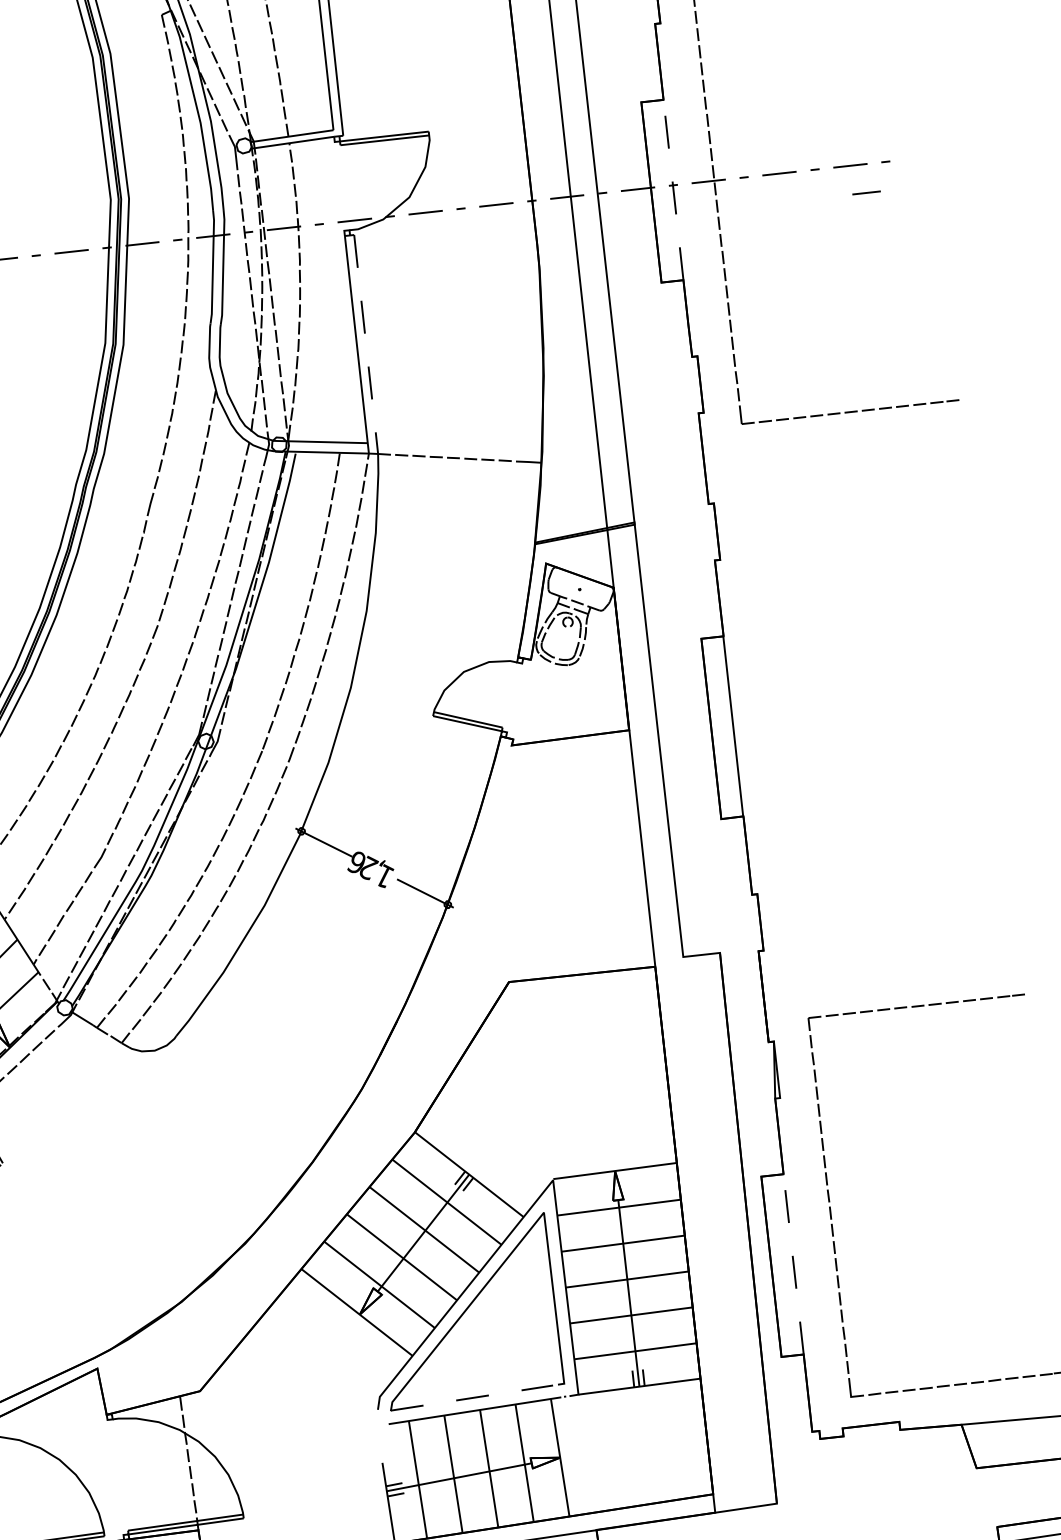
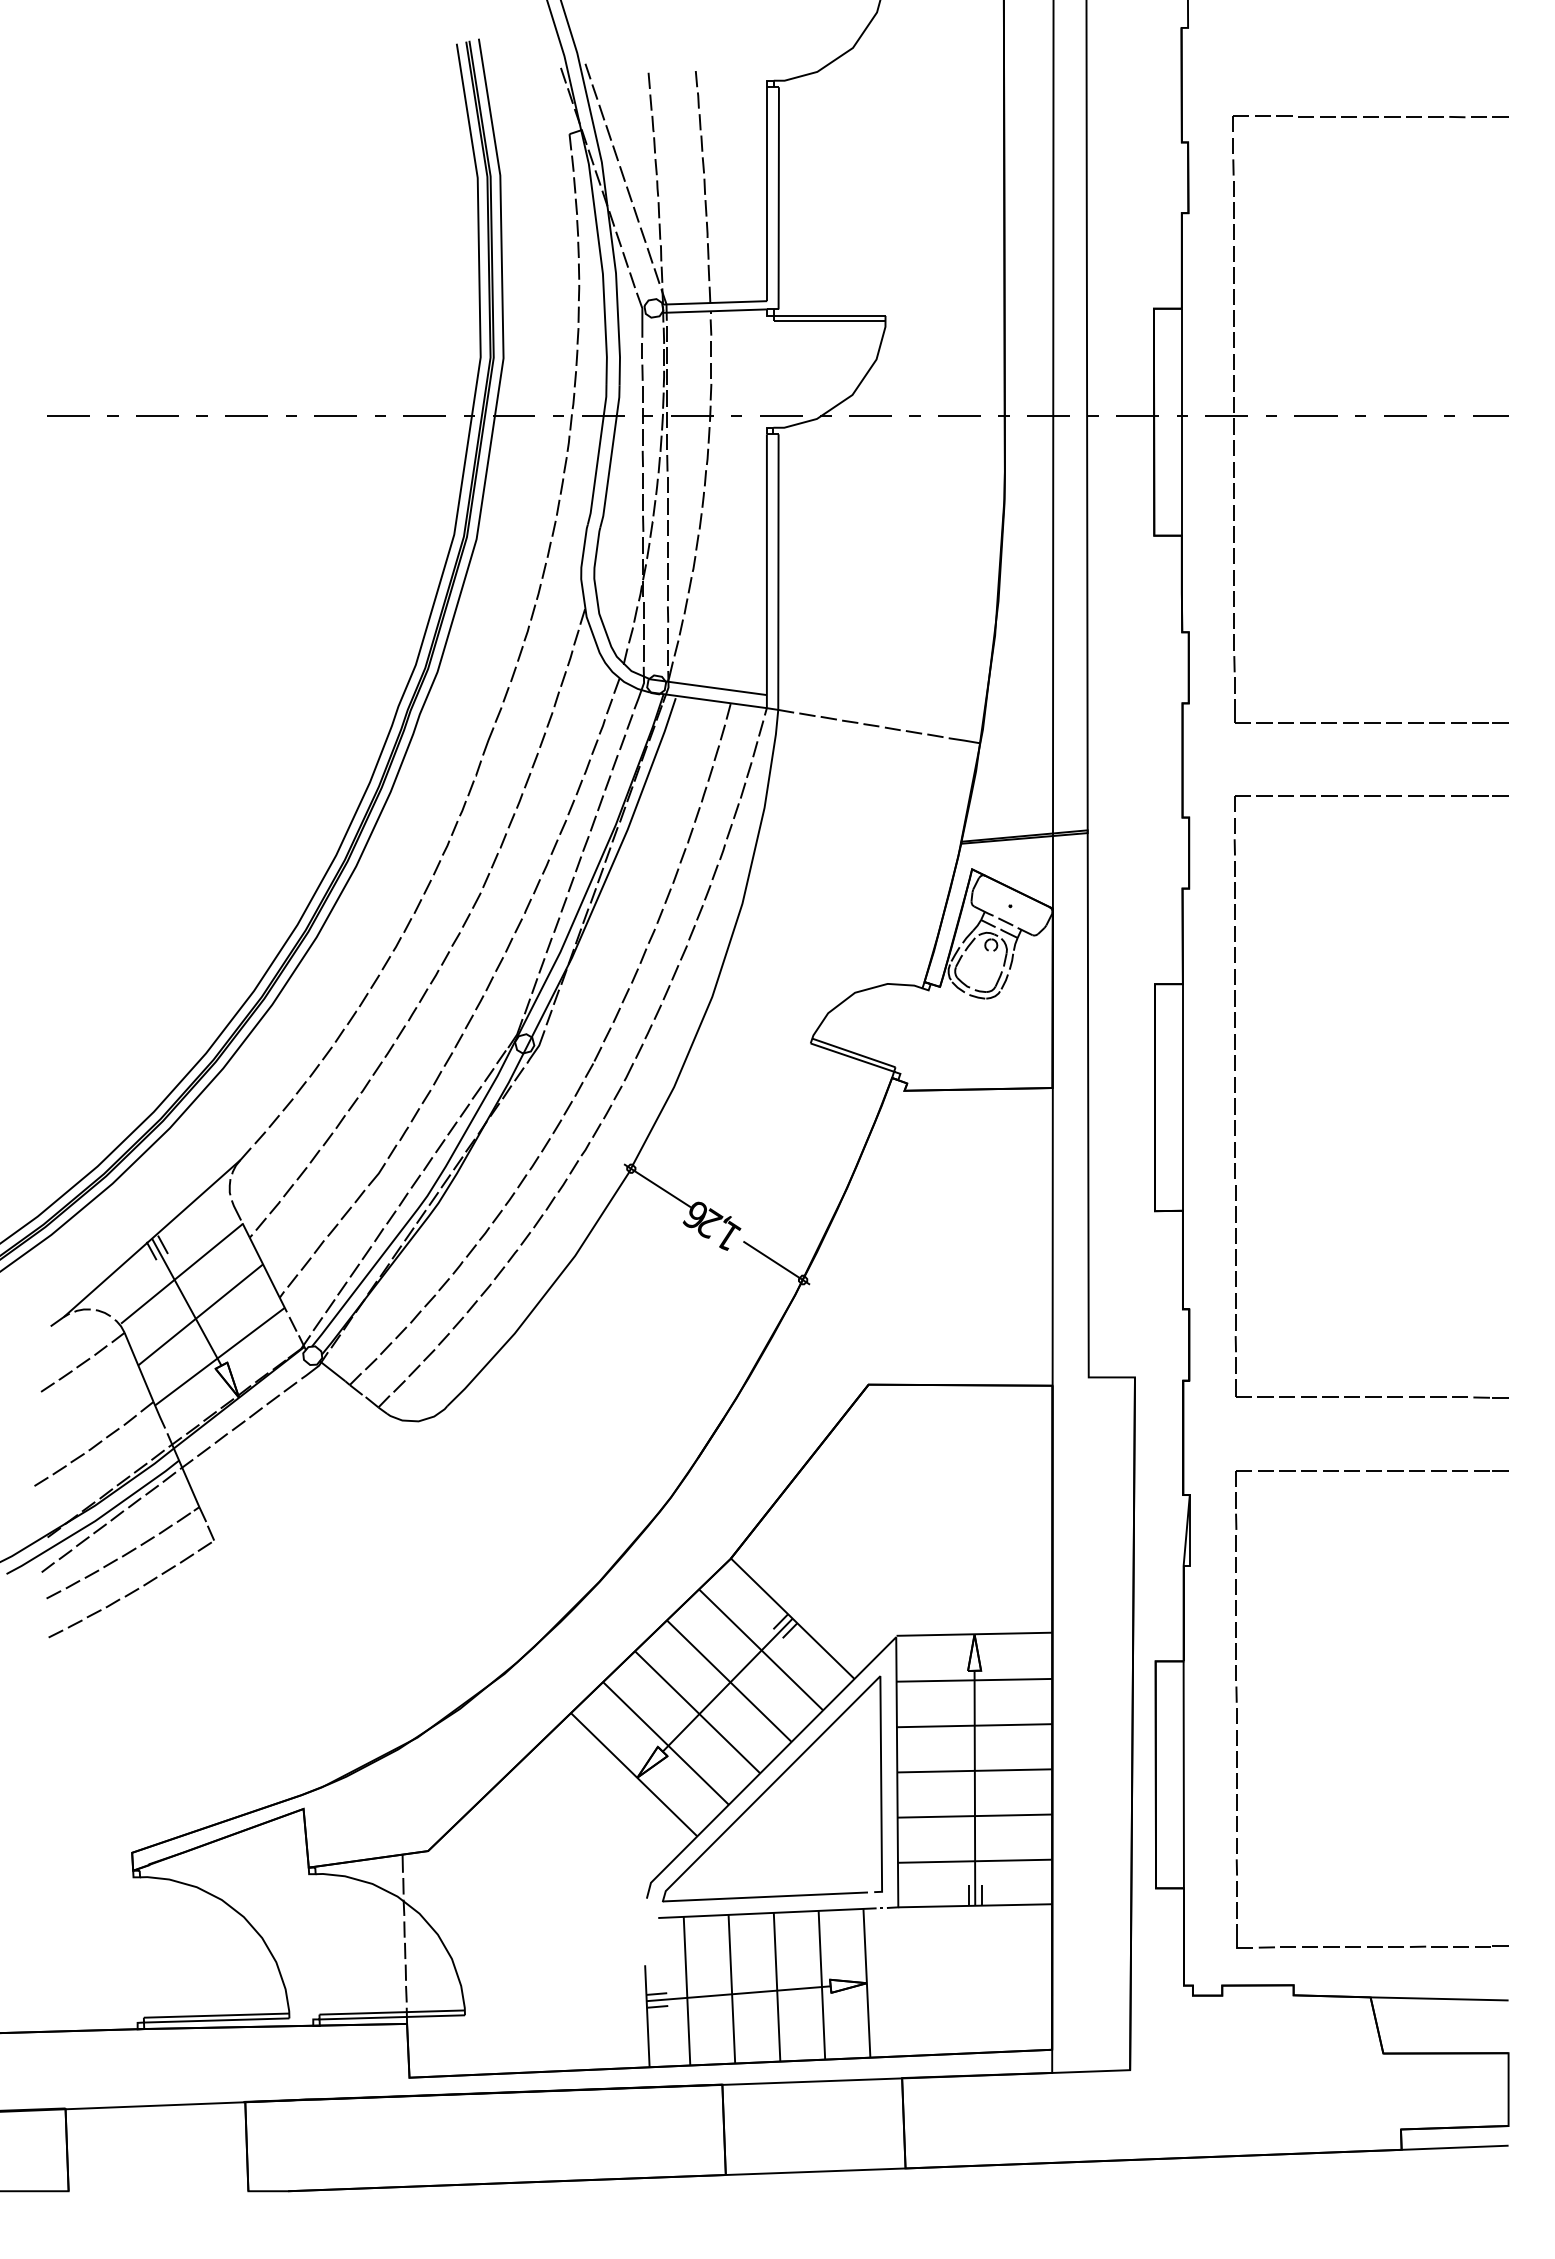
line: (673, 189) -> (1181, 421), dashed -> solid
line: (866, 192) -> (1490, 415), moved
line: (366, 344) -> (778, 572), dashed -> solid
part: (775, 722) -> (1235, 1098), added
line: (793, 1264) -> (1183, 1774), dashed -> solid
line: (472, 1397) -> (765, 1896), dashed -> solid

